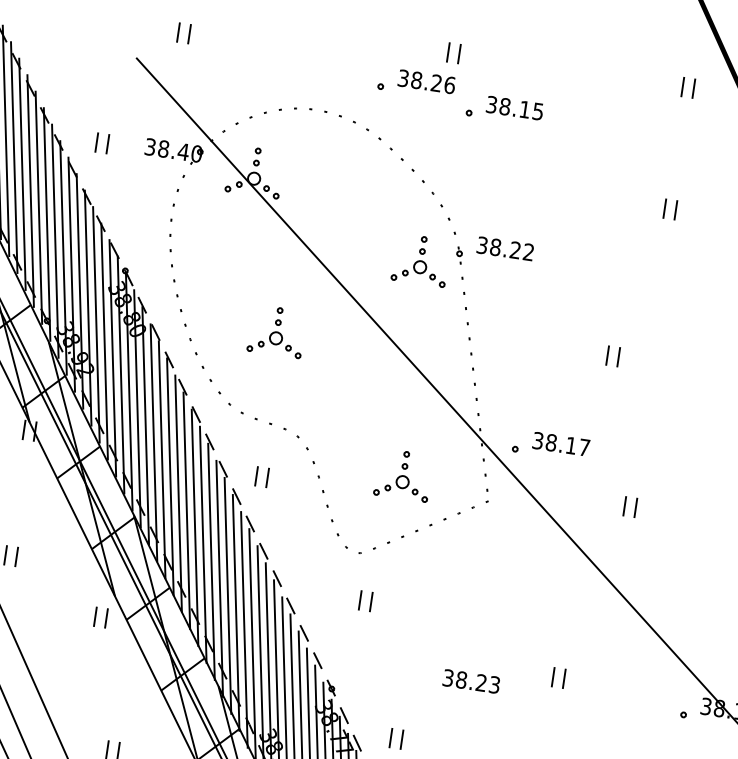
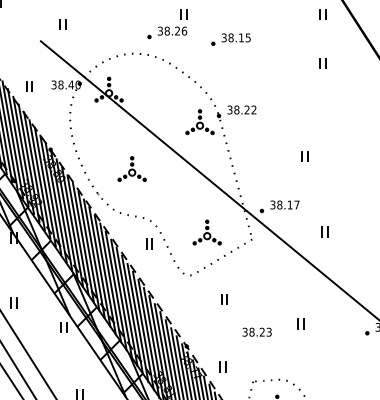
part: (419, 67) -> (167, 24), moved
part: (669, 209) -> (322, 63), moved
part: (262, 475) -> (149, 243), moved
part: (365, 601) -> (224, 299), moved

